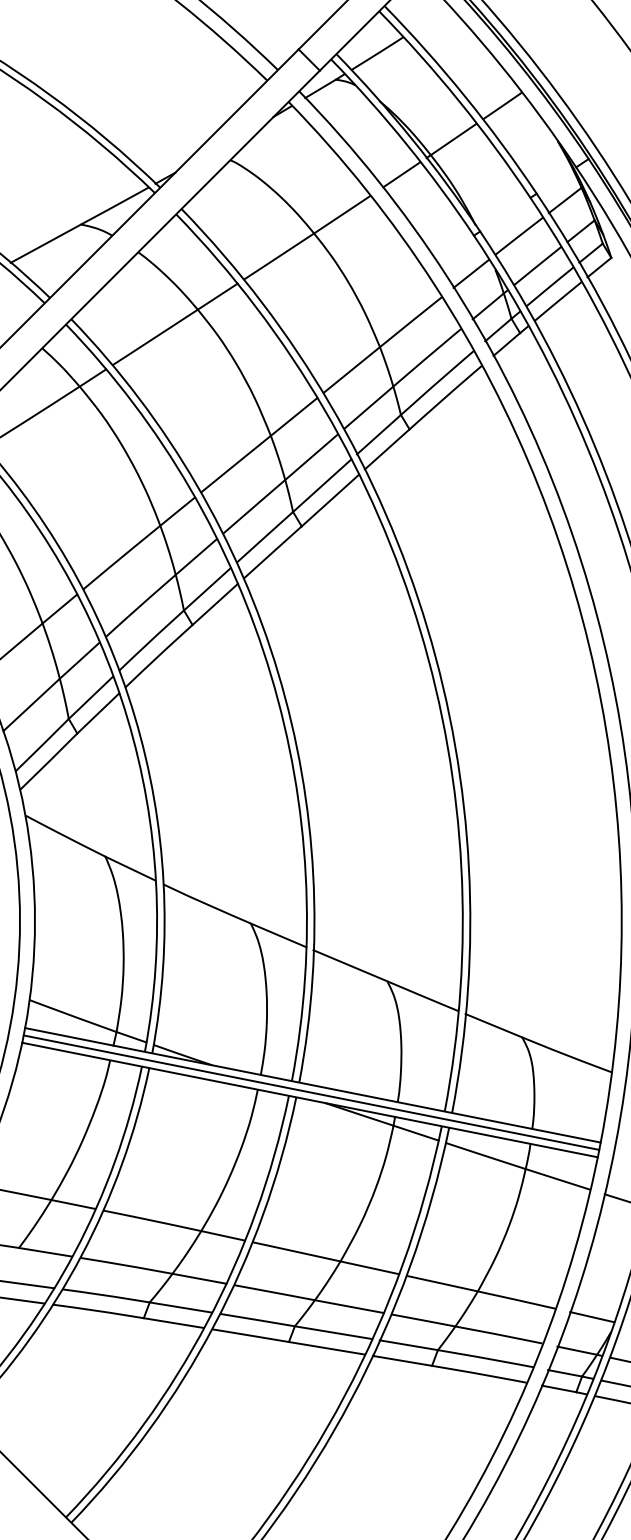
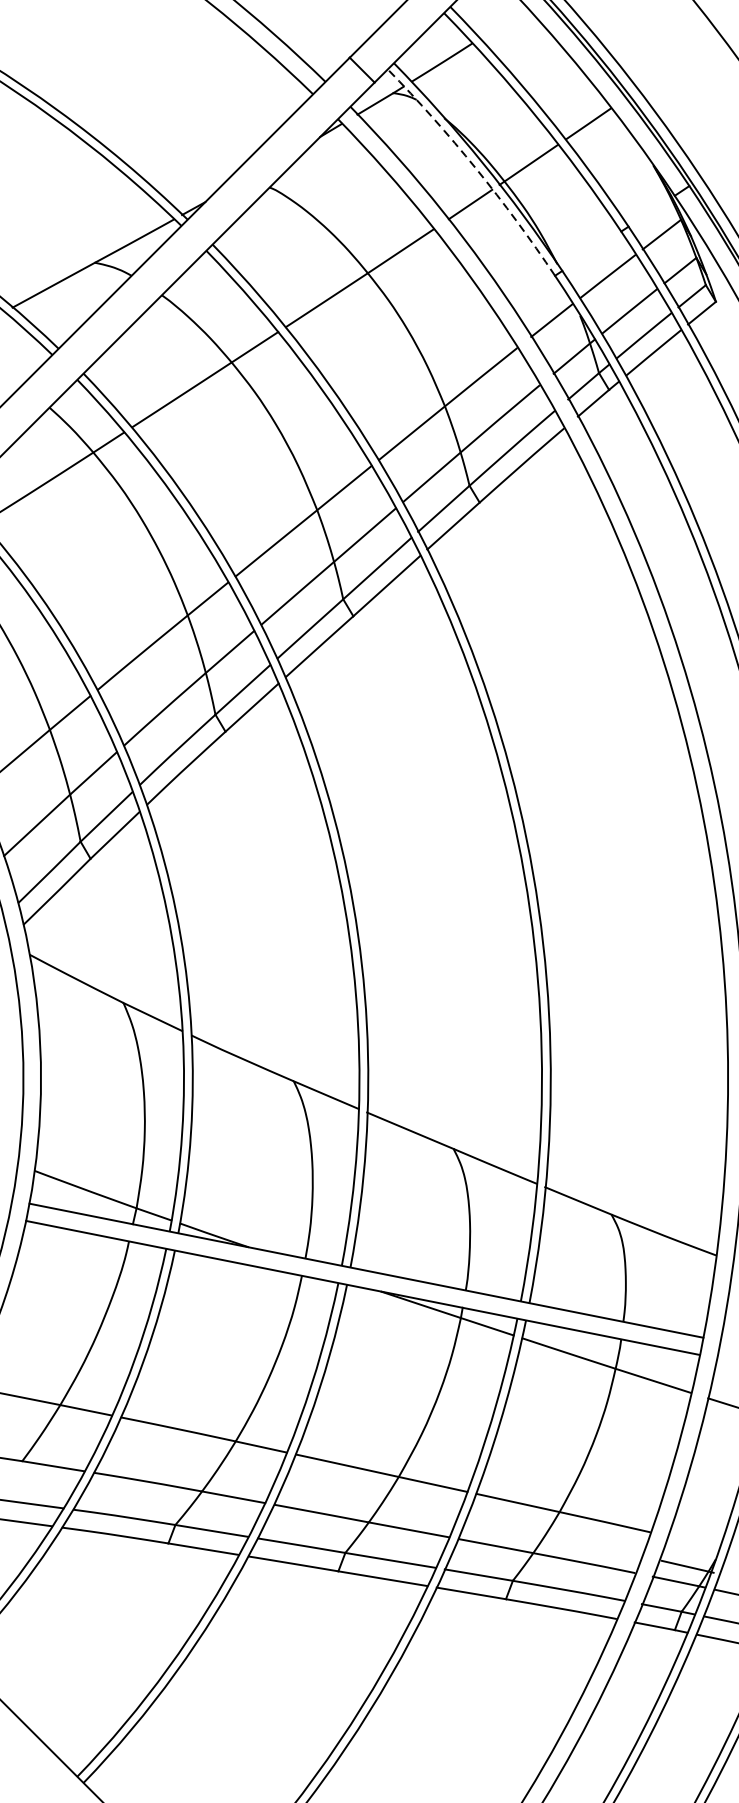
arc: (406, 144) -> (476, 169), solid -> dashed
line: (311, 1092) -> (364, 1279), removed
line: (592, 1317) -> (688, 1567), moved

